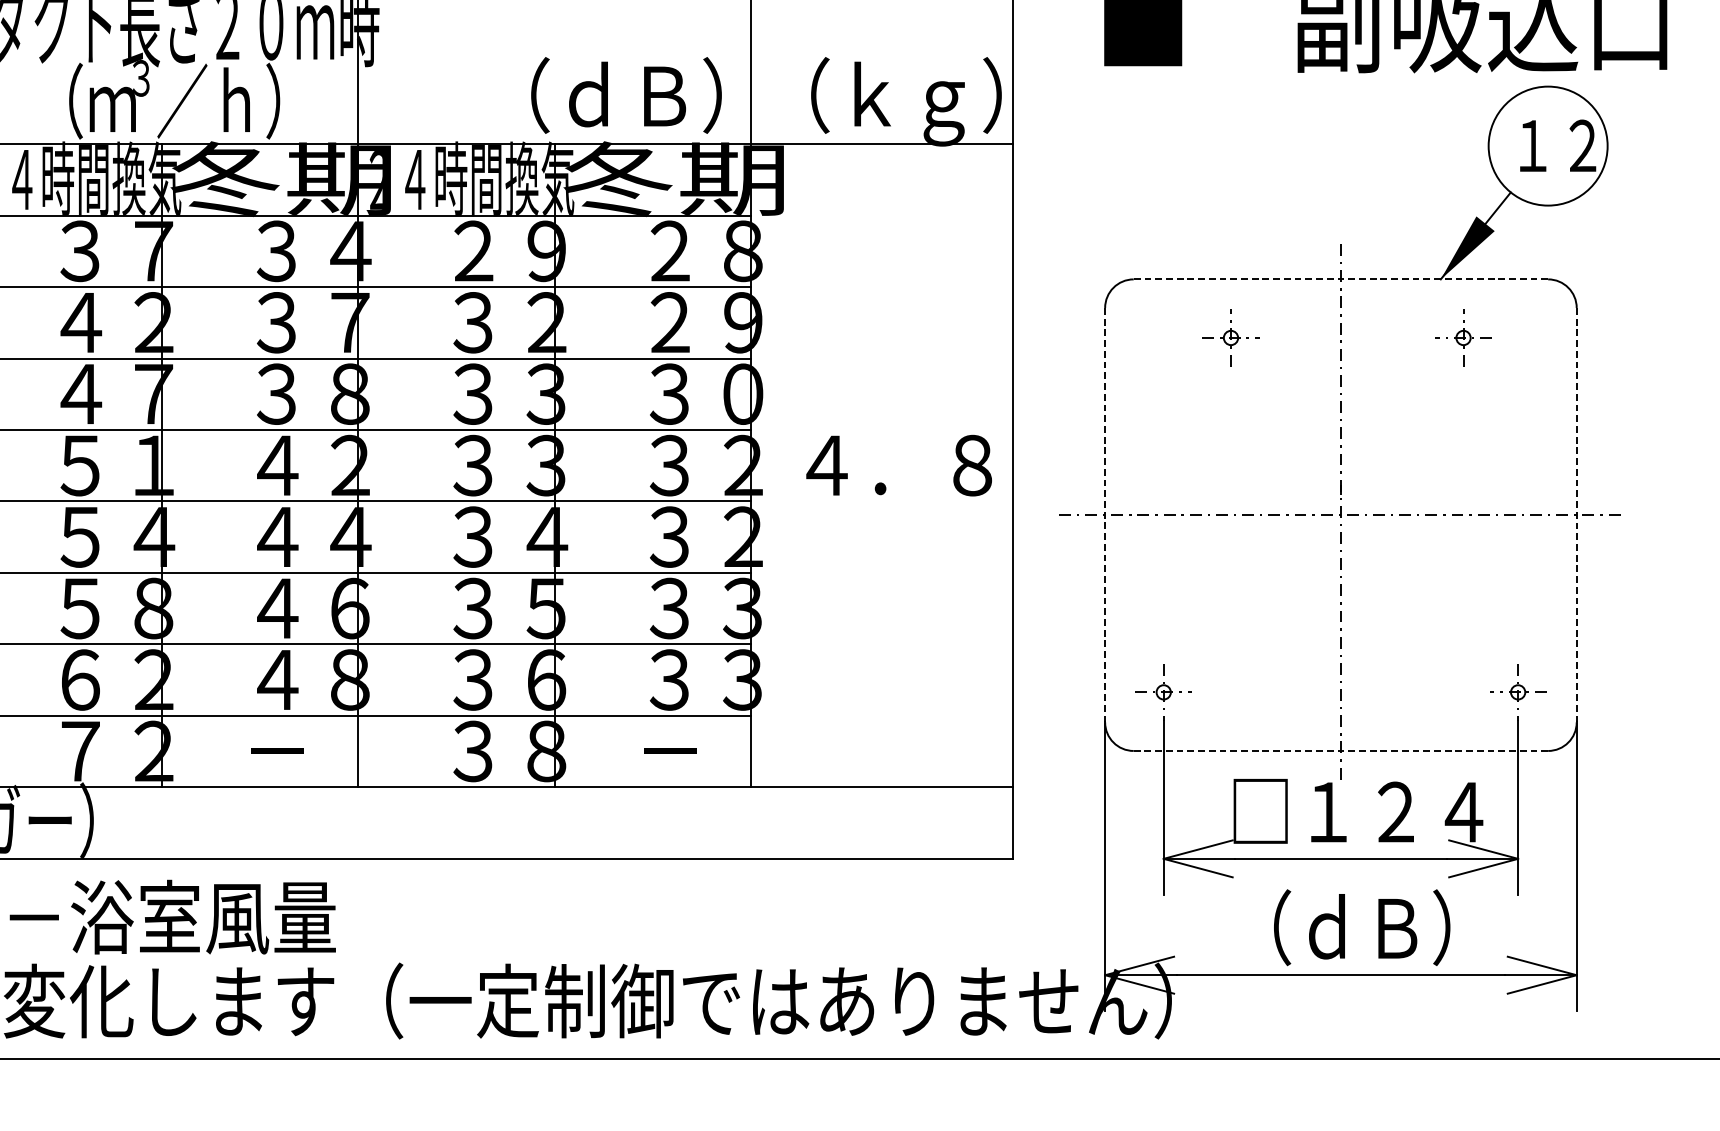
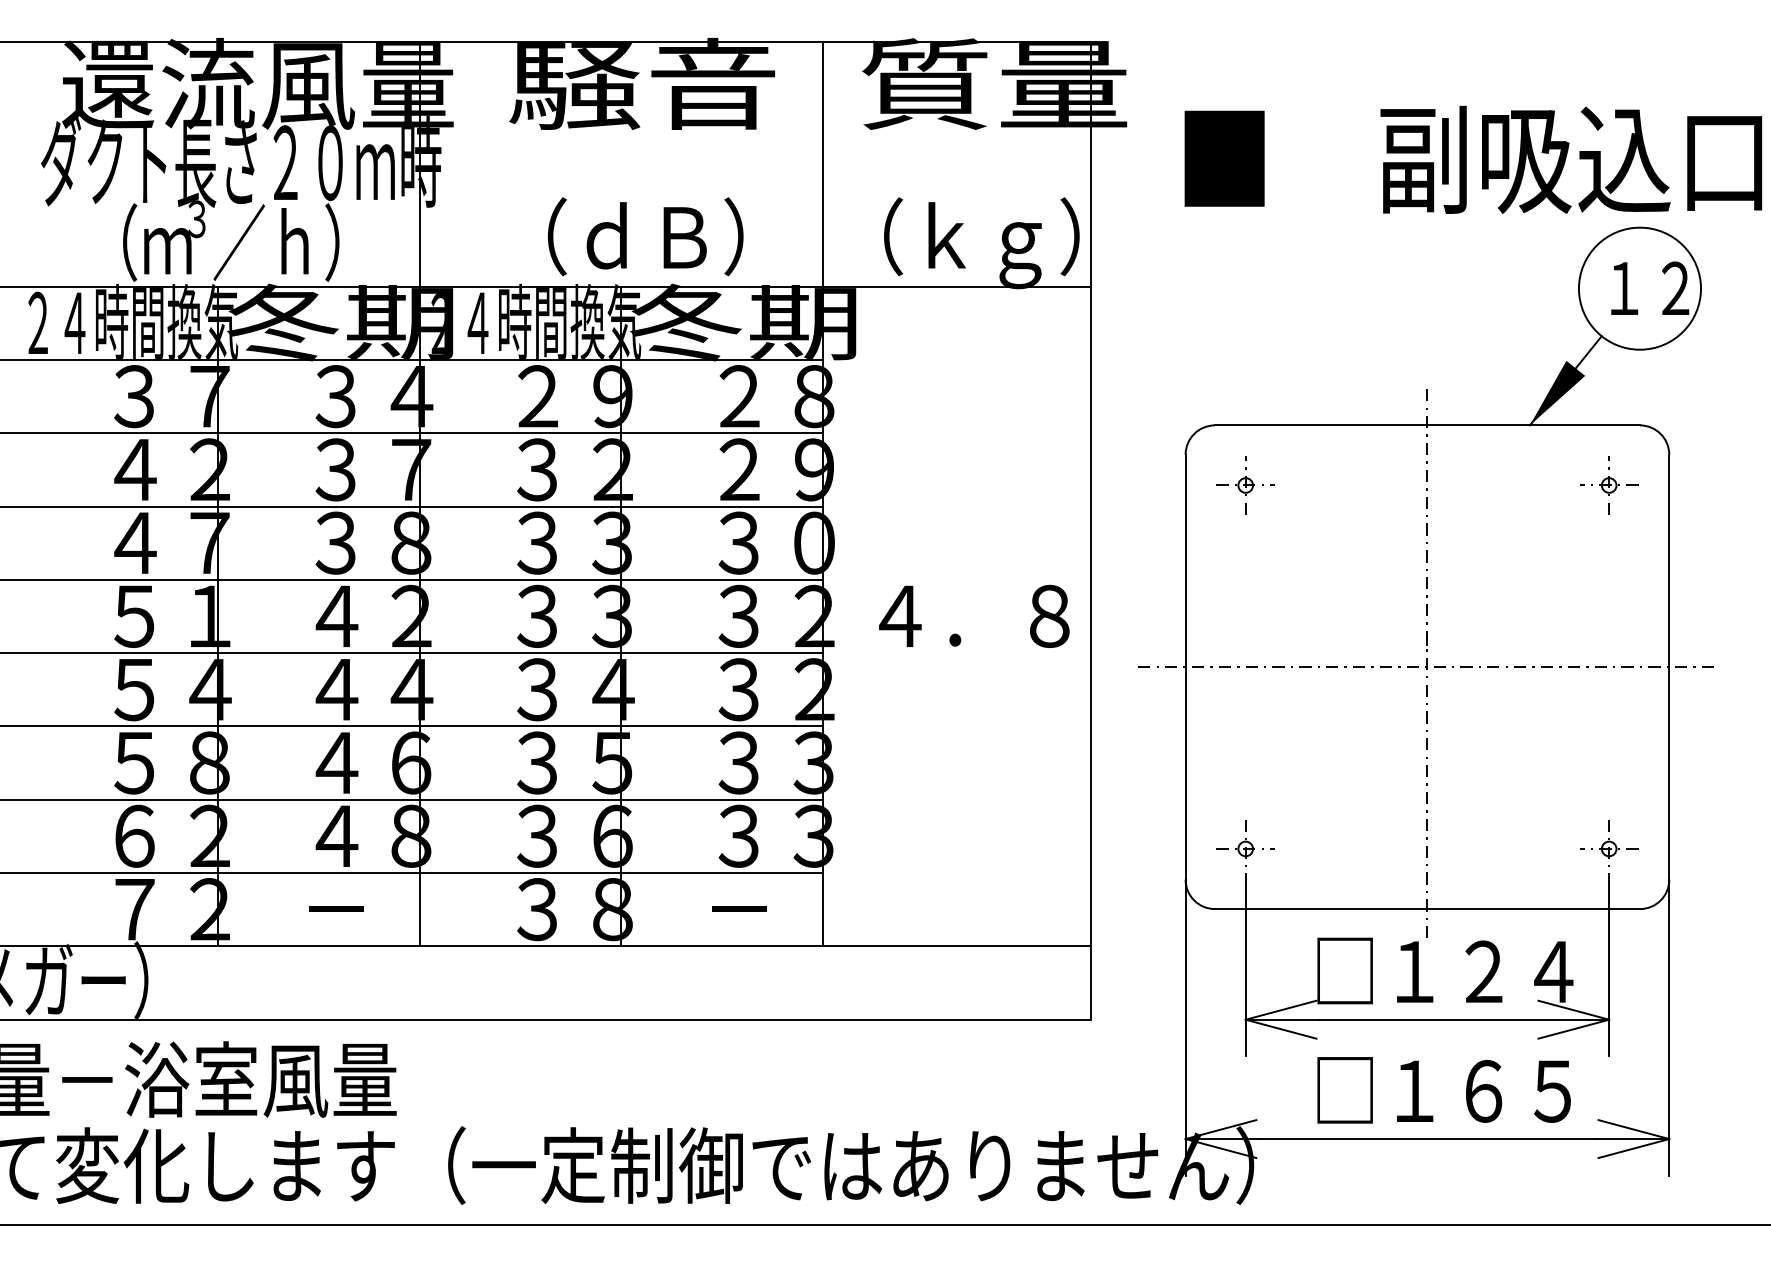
text: (626, 95) -> (645, 236), moved
line: (1340, 279) -> (1427, 425), dashed -> solid
part: (1230, 337) -> (1245, 485), moved
part: (1463, 337) -> (1609, 485), moved
line: (1105, 515) -> (1185, 667), dashed -> solid
line: (1576, 515) -> (1669, 667), dashed -> solid
line: (1340, 751) -> (1427, 909), dashed -> solid
text: (1356, 927) -> (1443, 1090), （ｄＢ） -> □１６５

